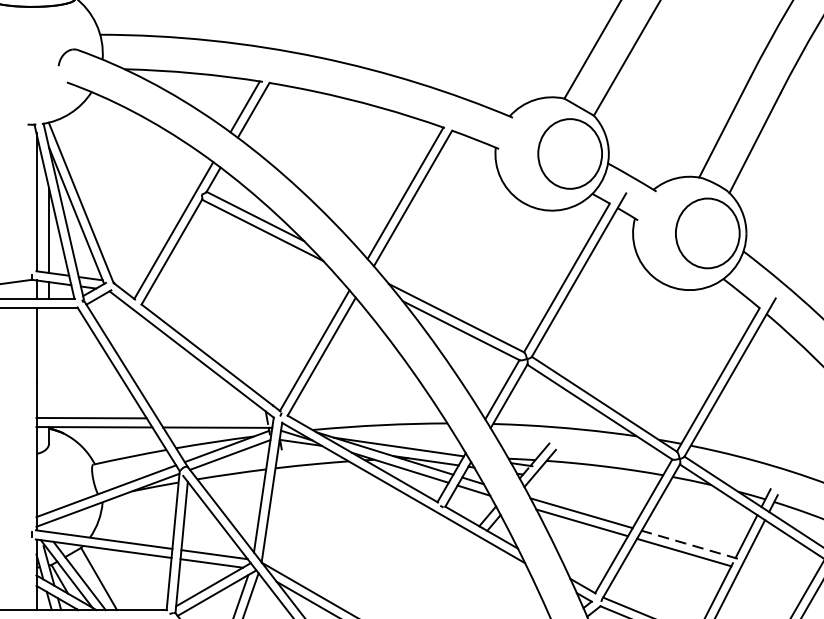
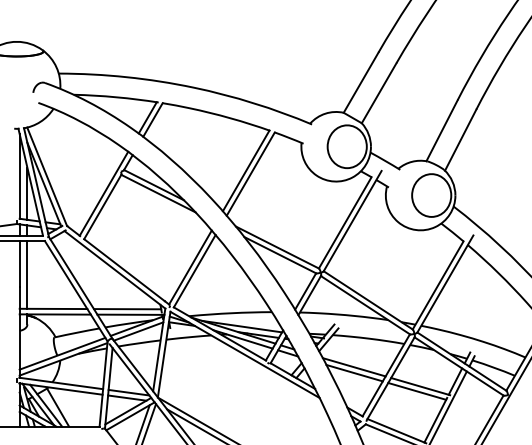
line: (49, 362) -> (27, 274), added
line: (212, 419) -> (127, 309), added
line: (689, 544) -> (420, 386), dashed -> solid

